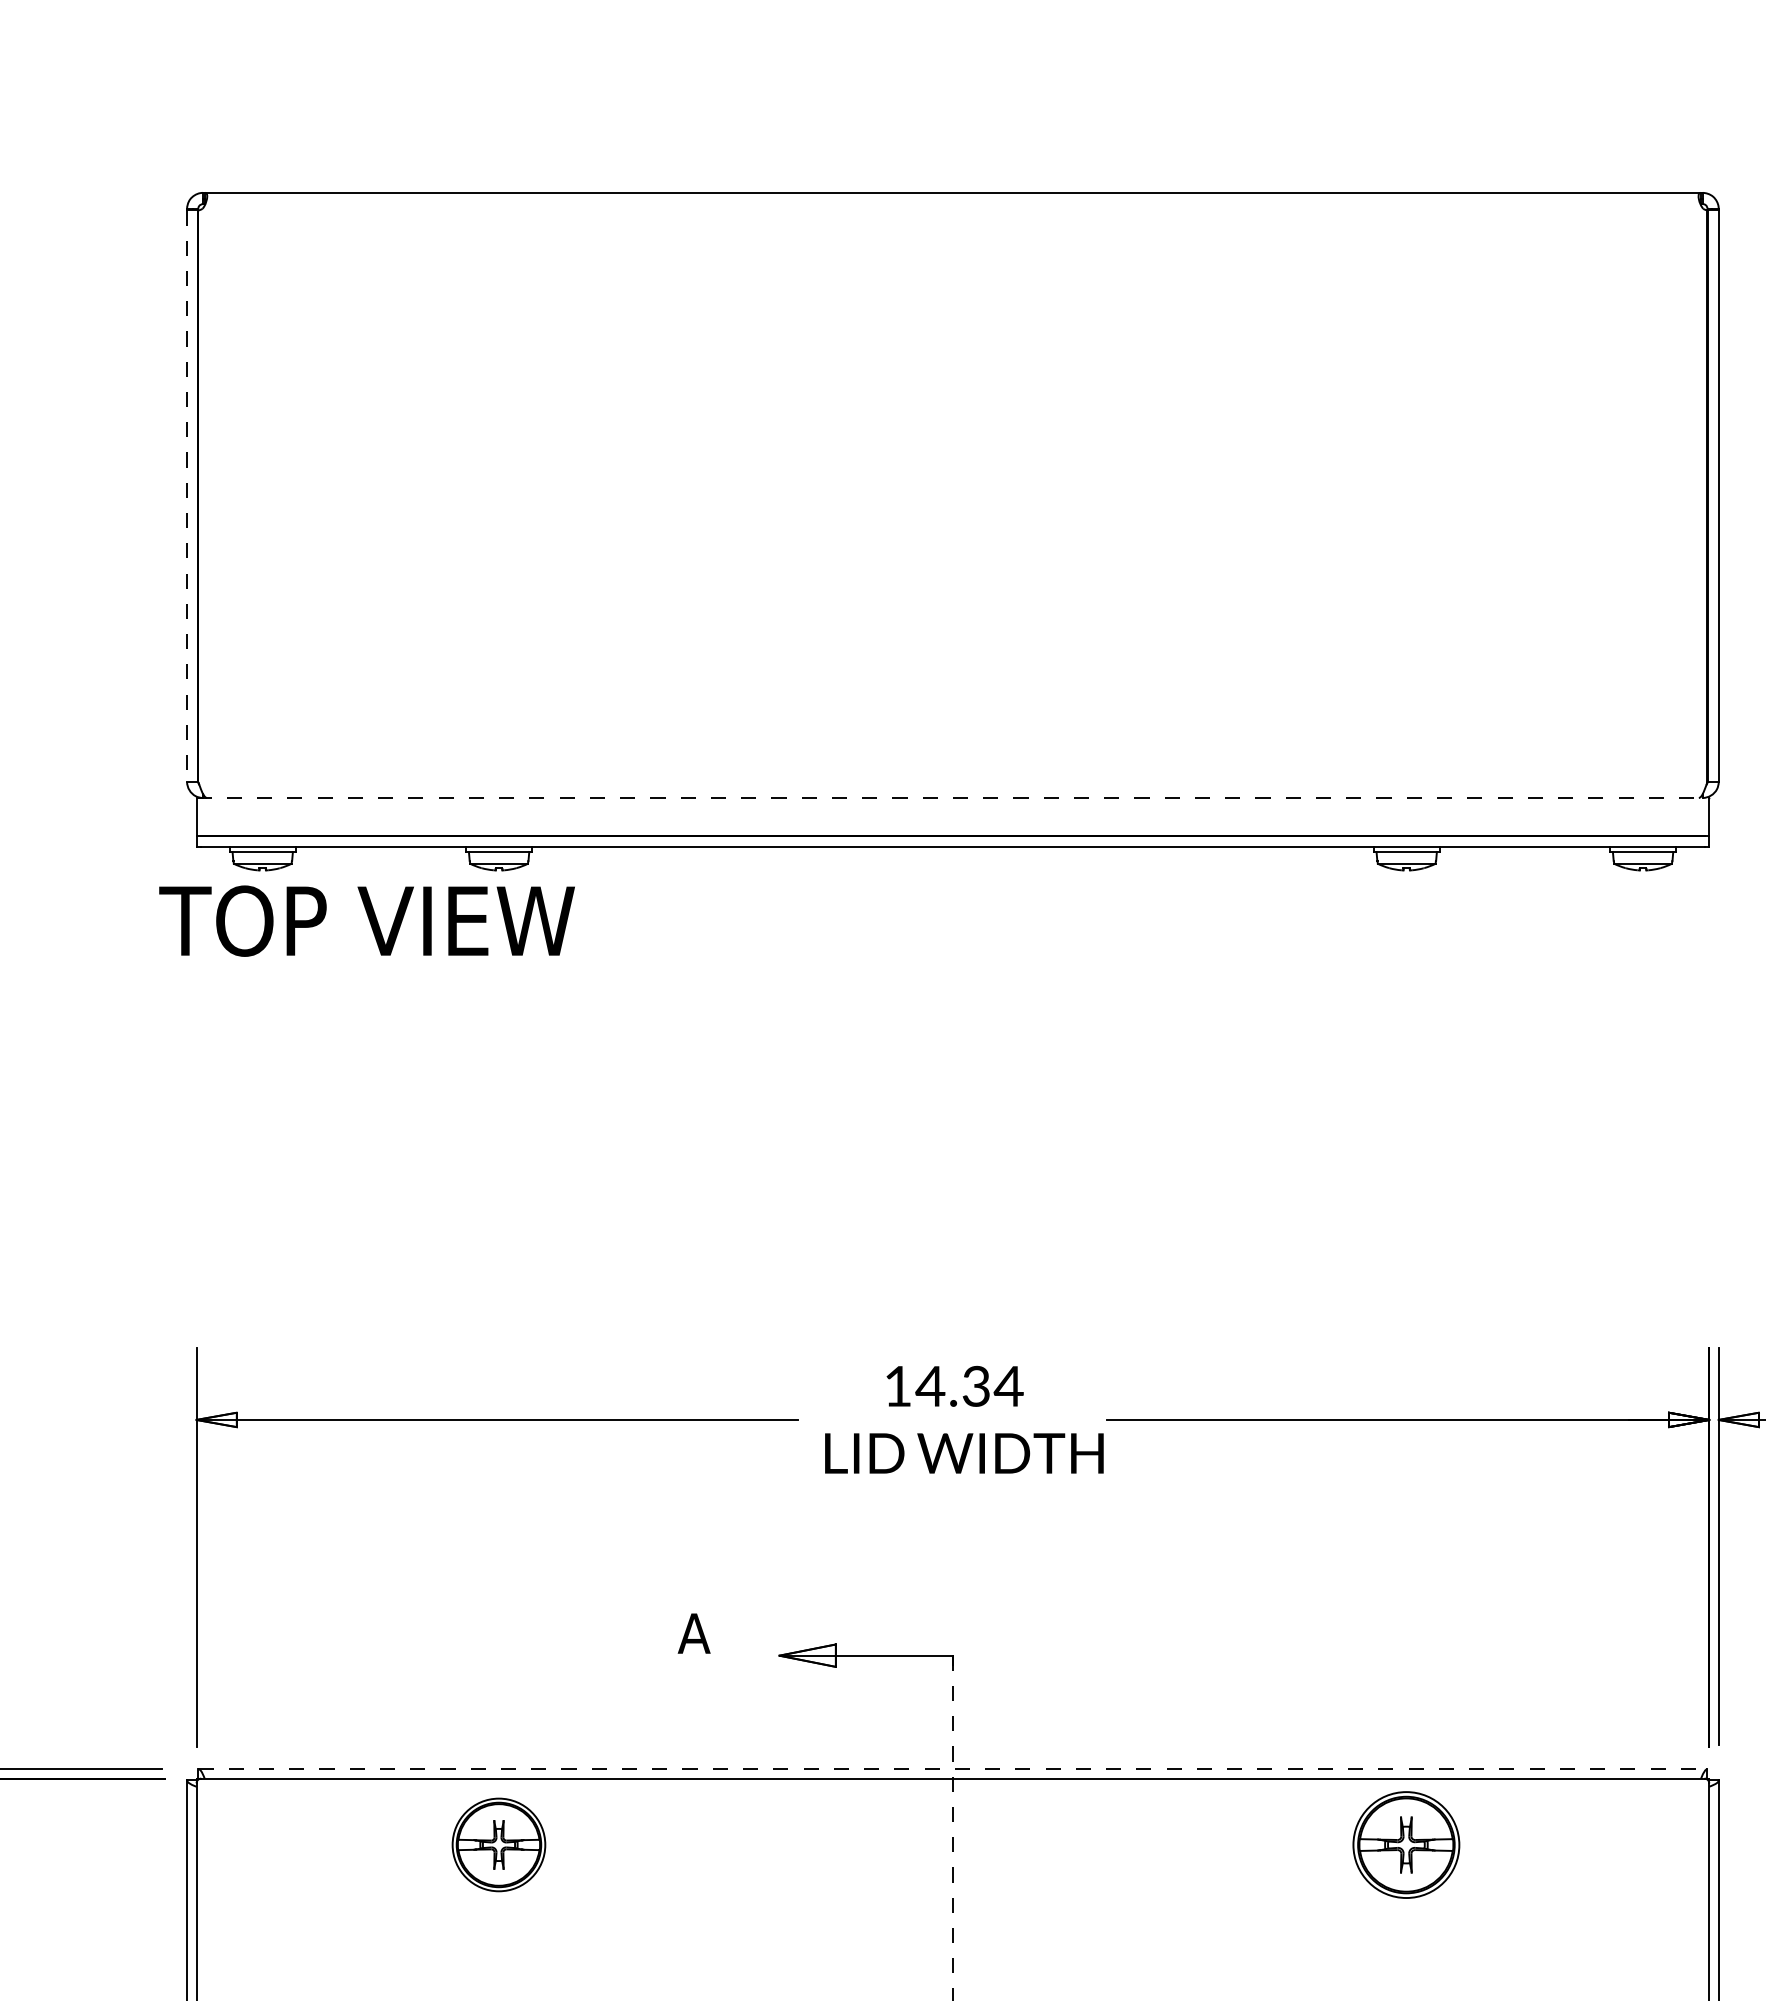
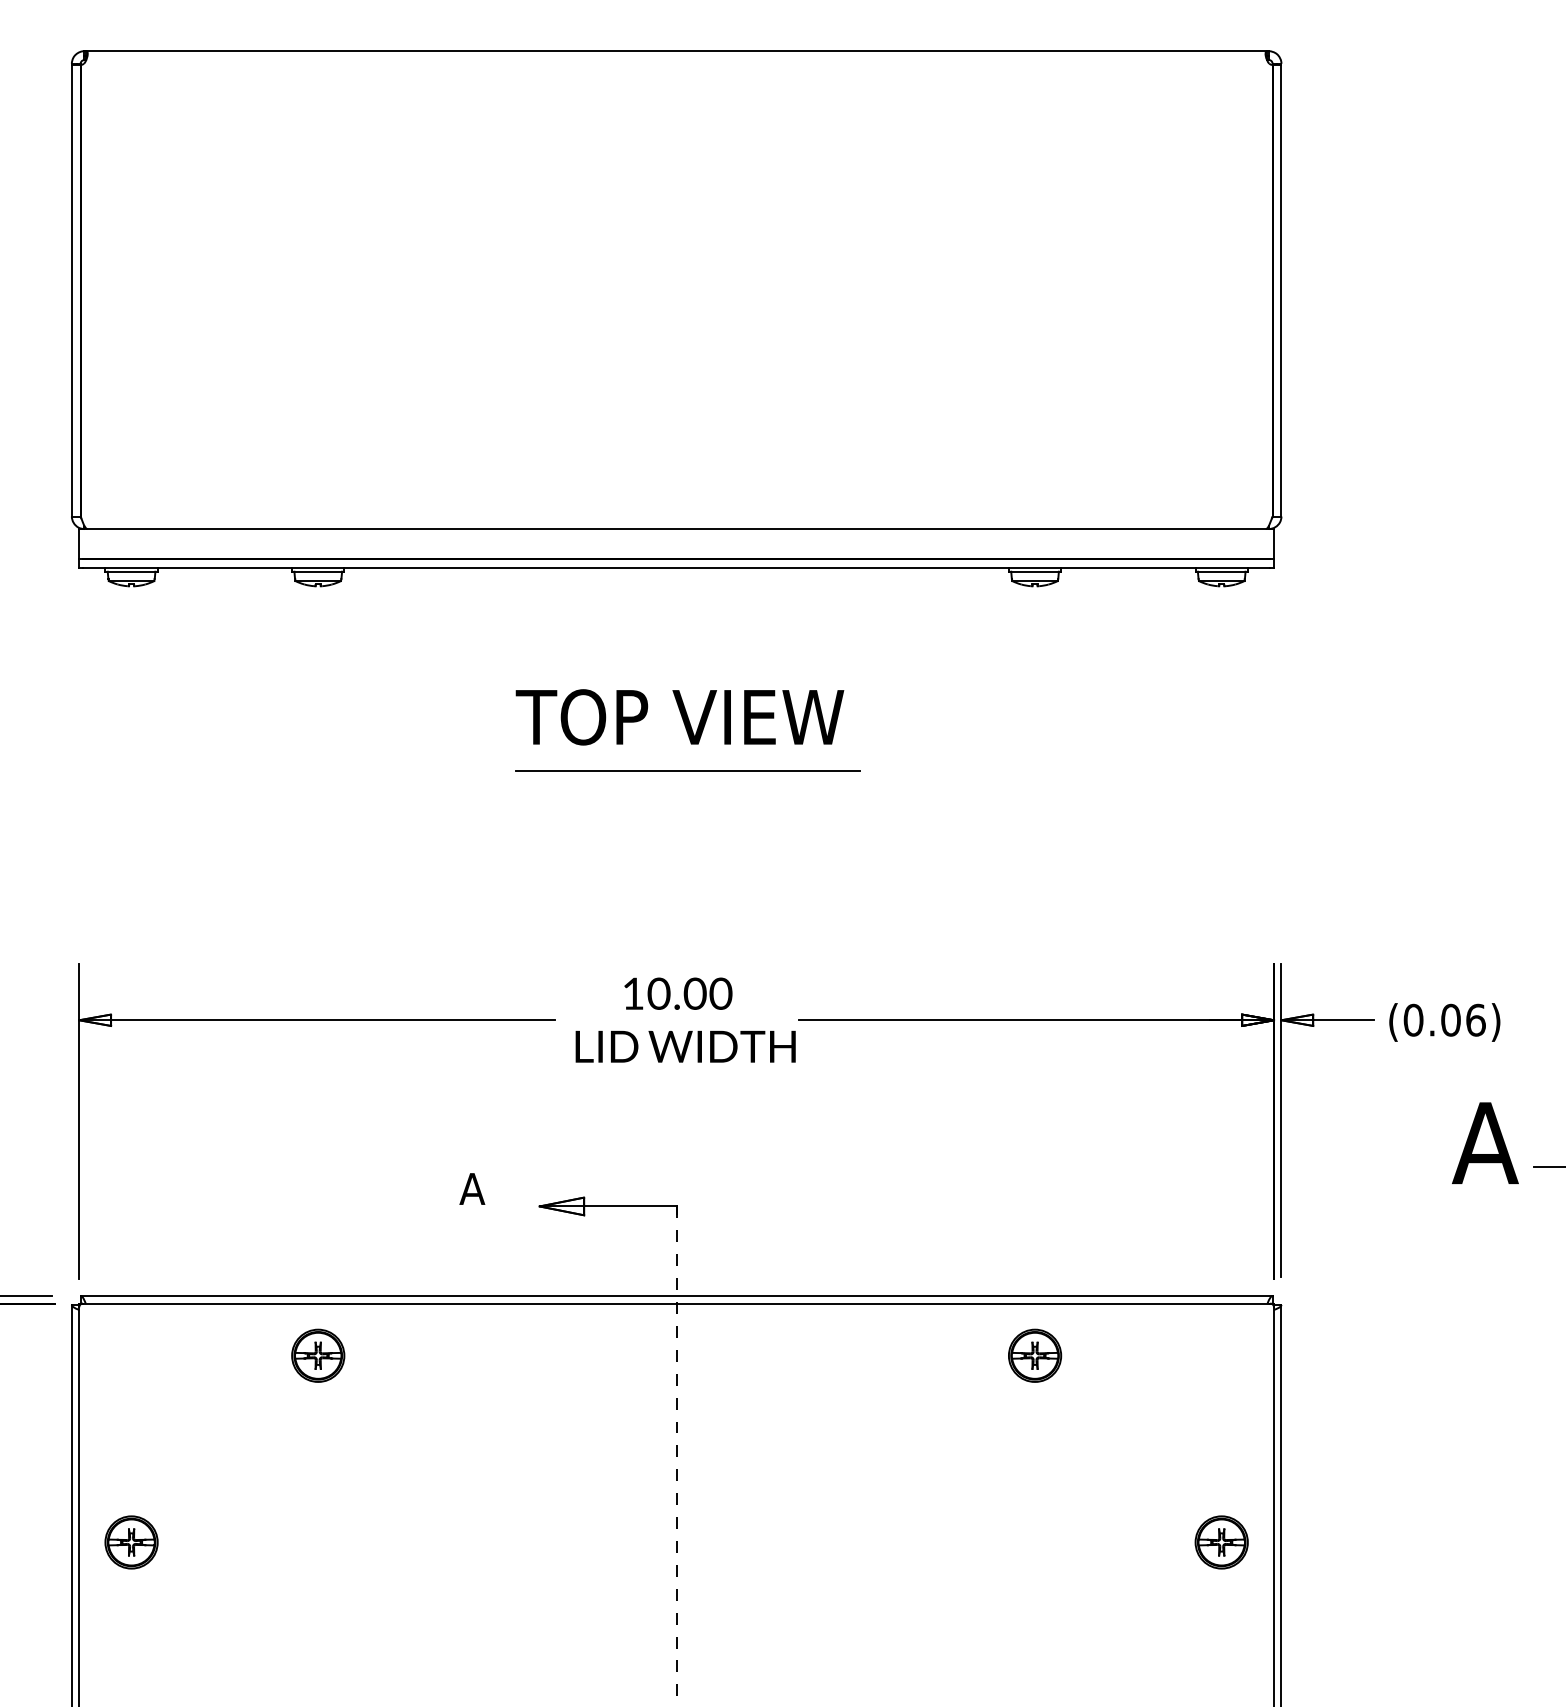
line: (186, 495) -> (71, 290), dashed -> solid
line: (953, 798) -> (677, 529), dashed -> solid
text: (366, 921) -> (679, 717), moved
line: (966, 1104) -> (687, 771), added
text: (969, 1386) -> (689, 993), 14.34 -> 10.00
line: (952, 1769) -> (676, 1296), dashed -> solid
part: (499, 1844) -> (318, 1355), size x0.71
part: (1407, 1844) -> (1035, 1355), size x0.62

